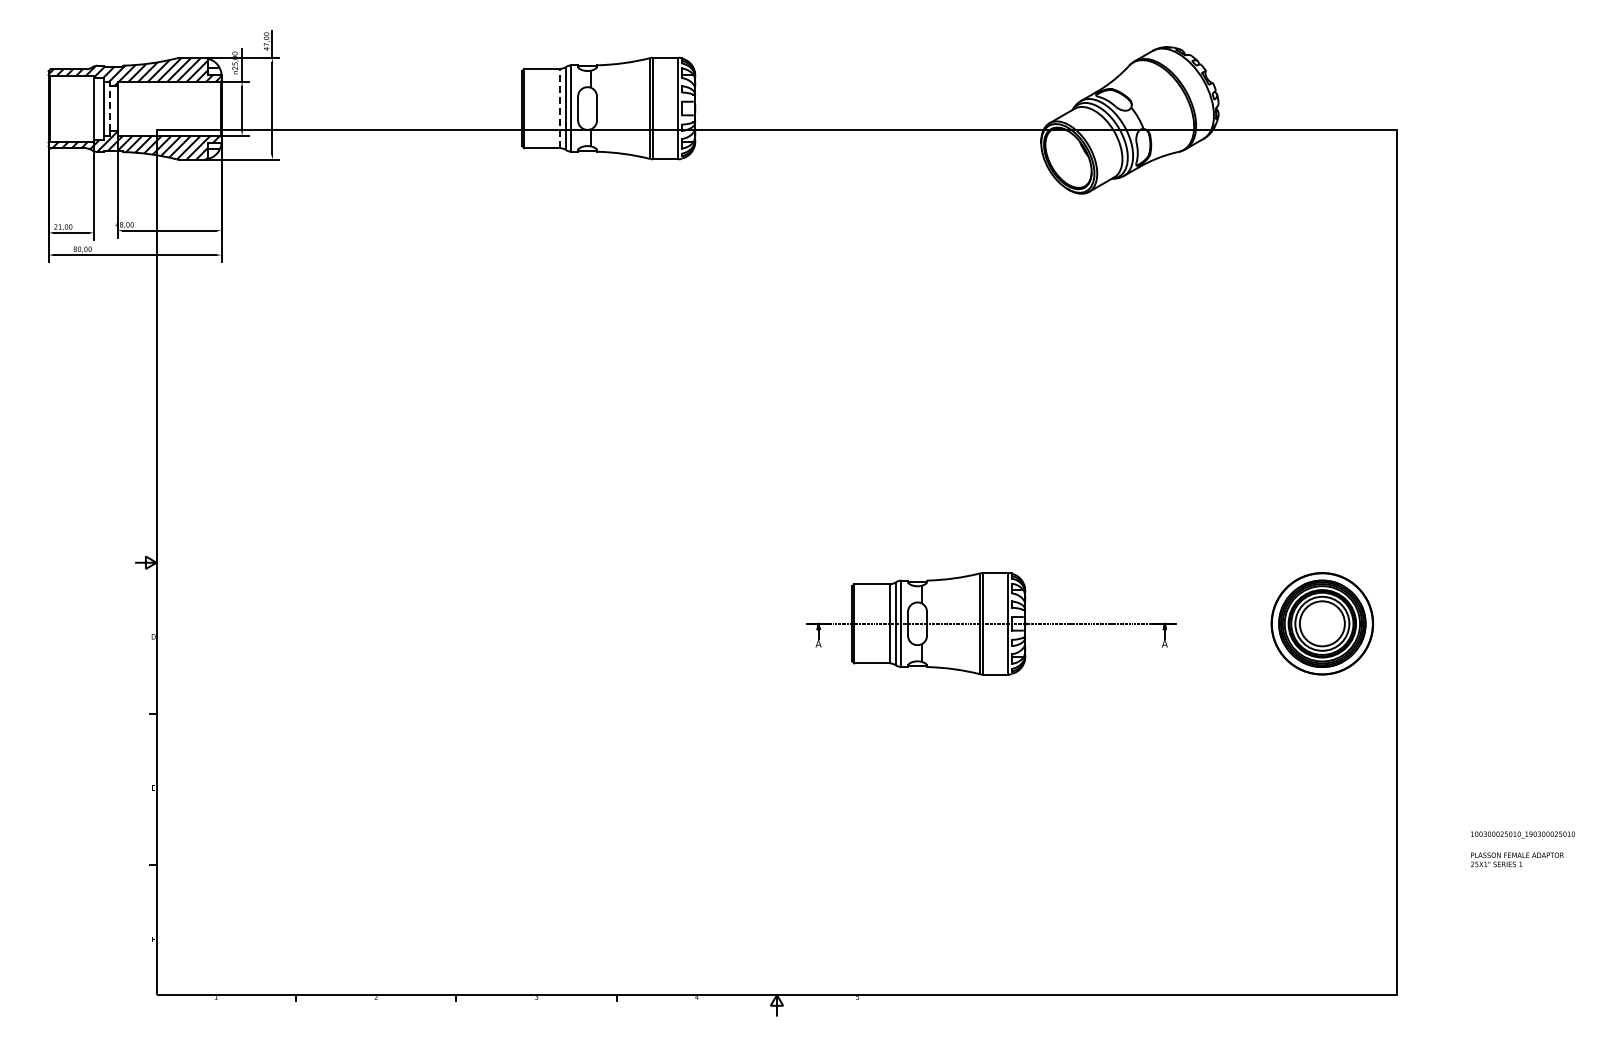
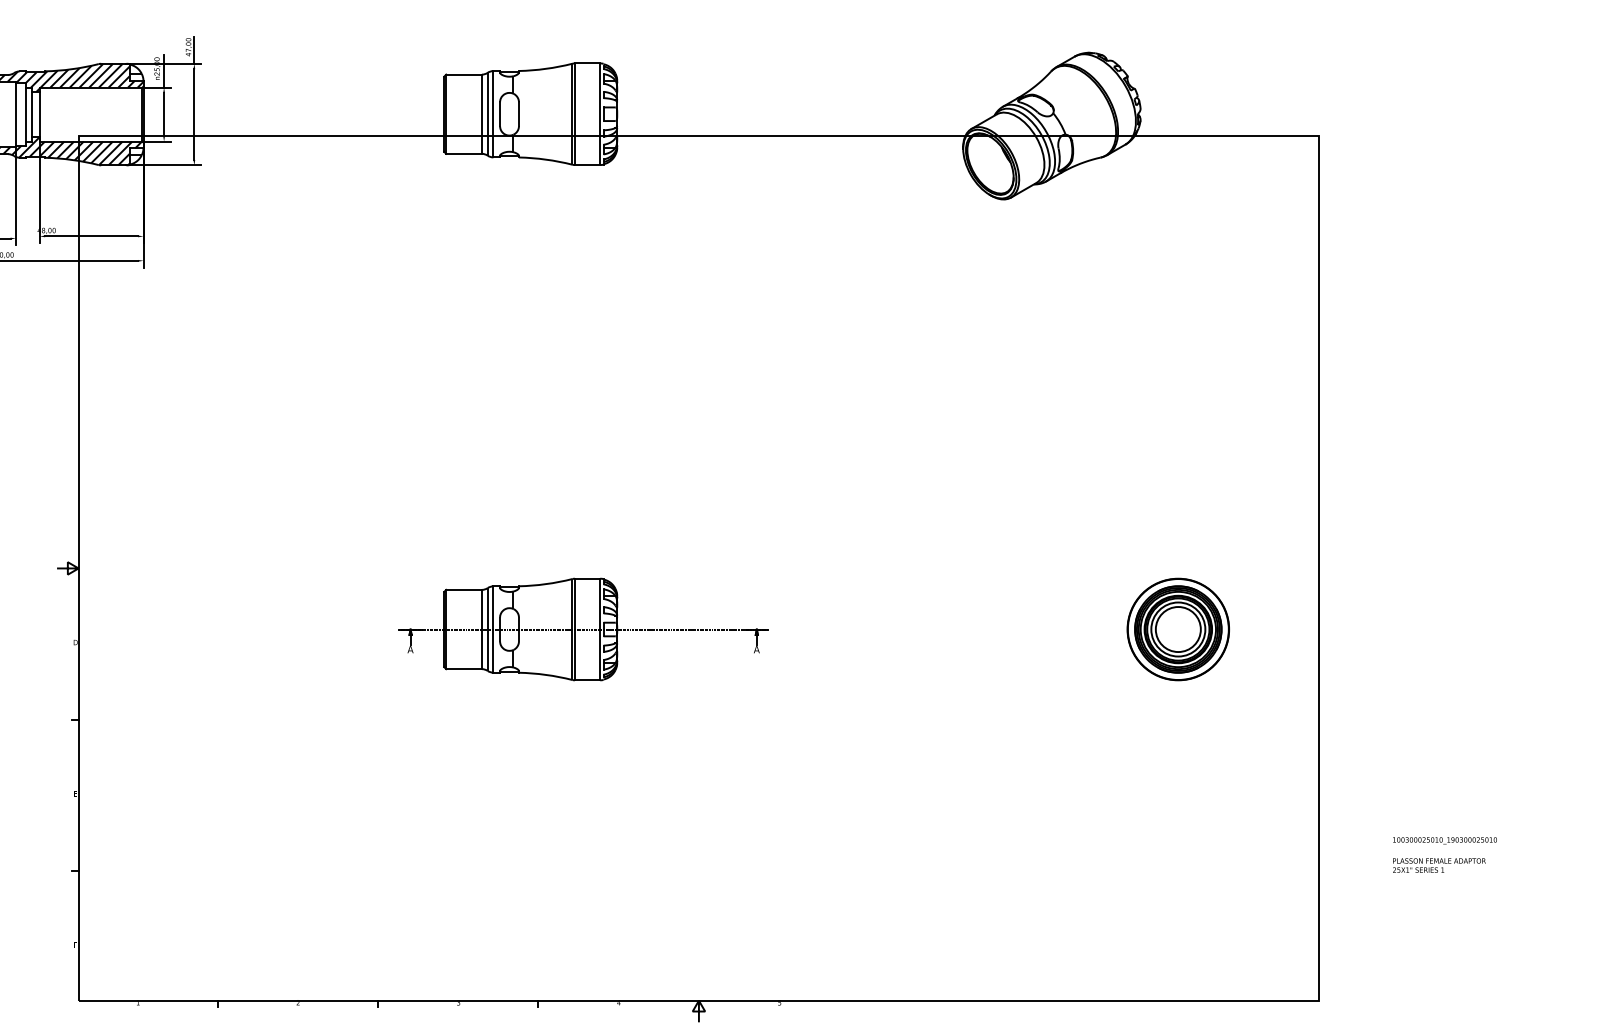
line: (109, 108) -> (31, 114), dashed -> solid
line: (560, 108) -> (482, 114), dashed -> solid
part: (991, 623) -> (583, 629), moved
part: (1322, 623) -> (1178, 629), moved

